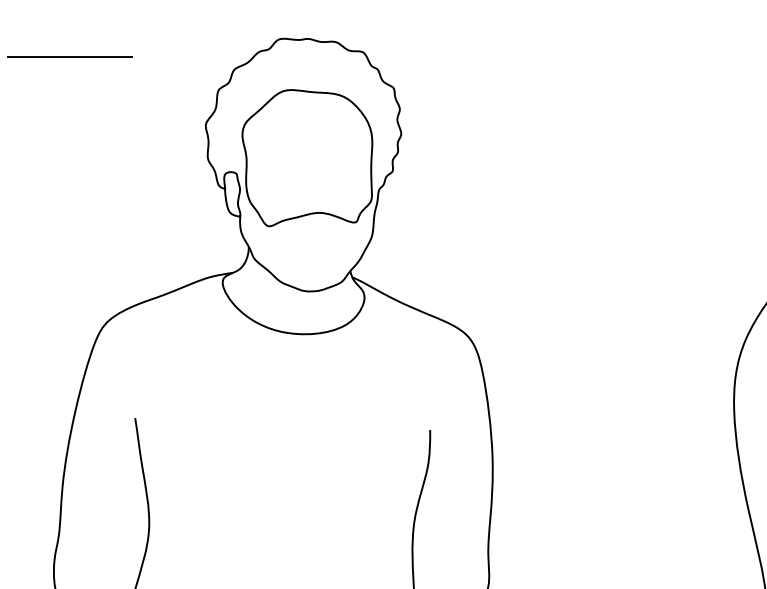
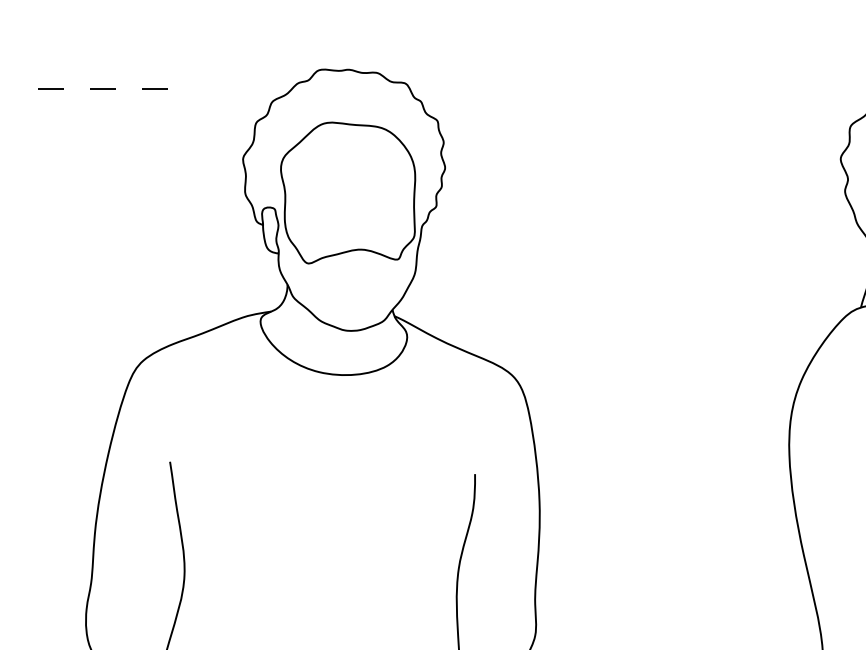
line: (70, 57) -> (103, 88), solid -> dashed

